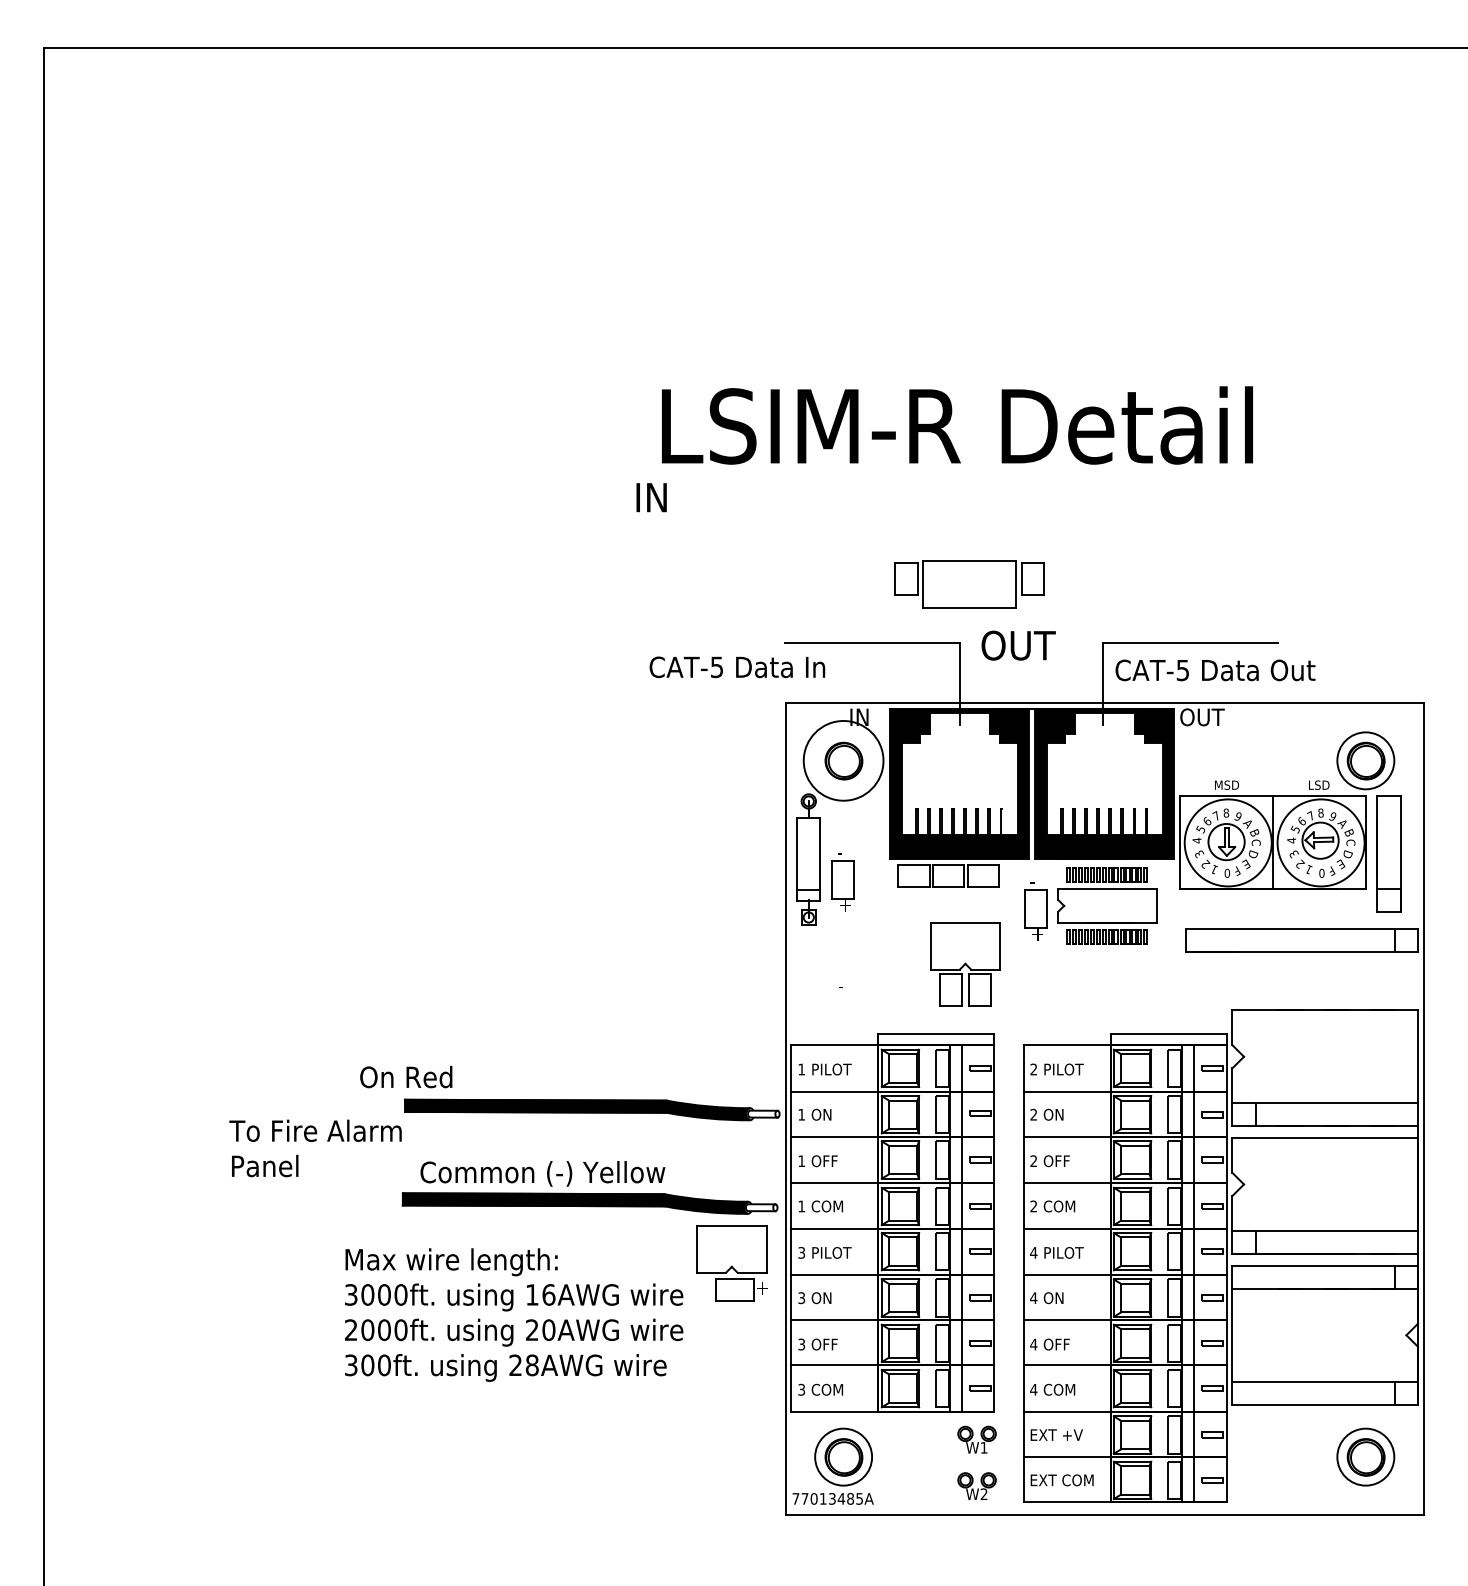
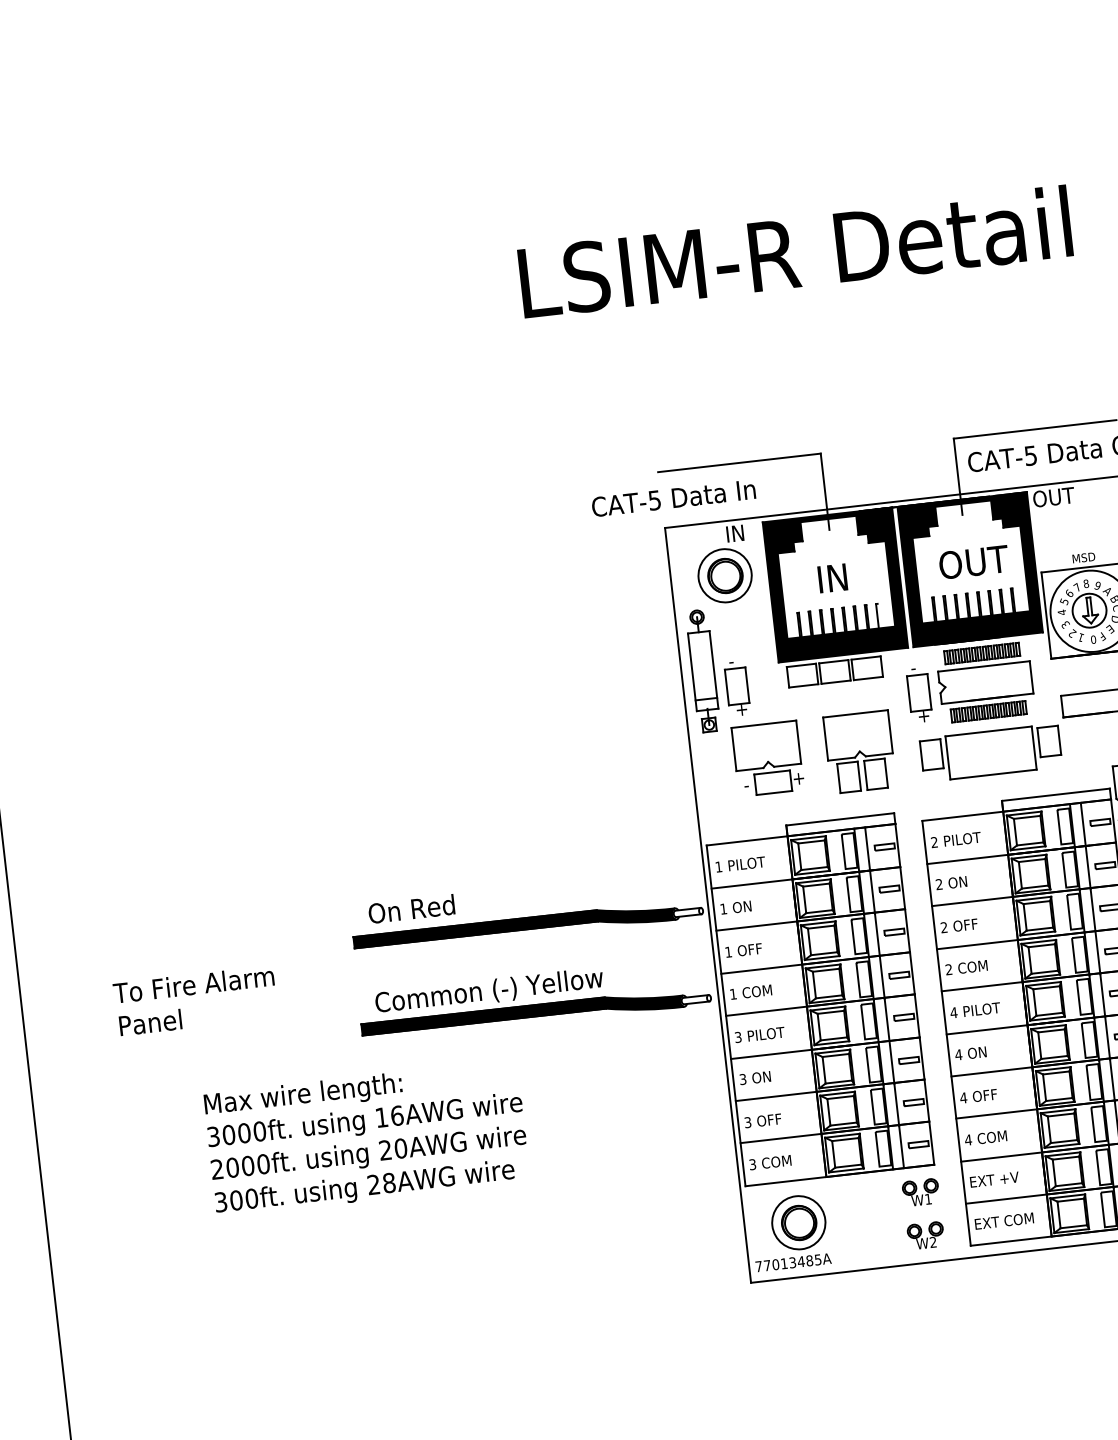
text: (651, 497) -> (832, 578), moved
part: (969, 584) -> (990, 753), moved
text: (1018, 645) -> (973, 562), moved
text: (737, 667) -> (673, 498), moved
circle: (843, 760) -> (724, 575), size x0.71
text: (406, 1076) -> (411, 908), moved
text: (315, 1148) -> (195, 1000), moved
part: (731, 1263) -> (767, 758), moved
text: (514, 1314) -> (367, 1137), moved

